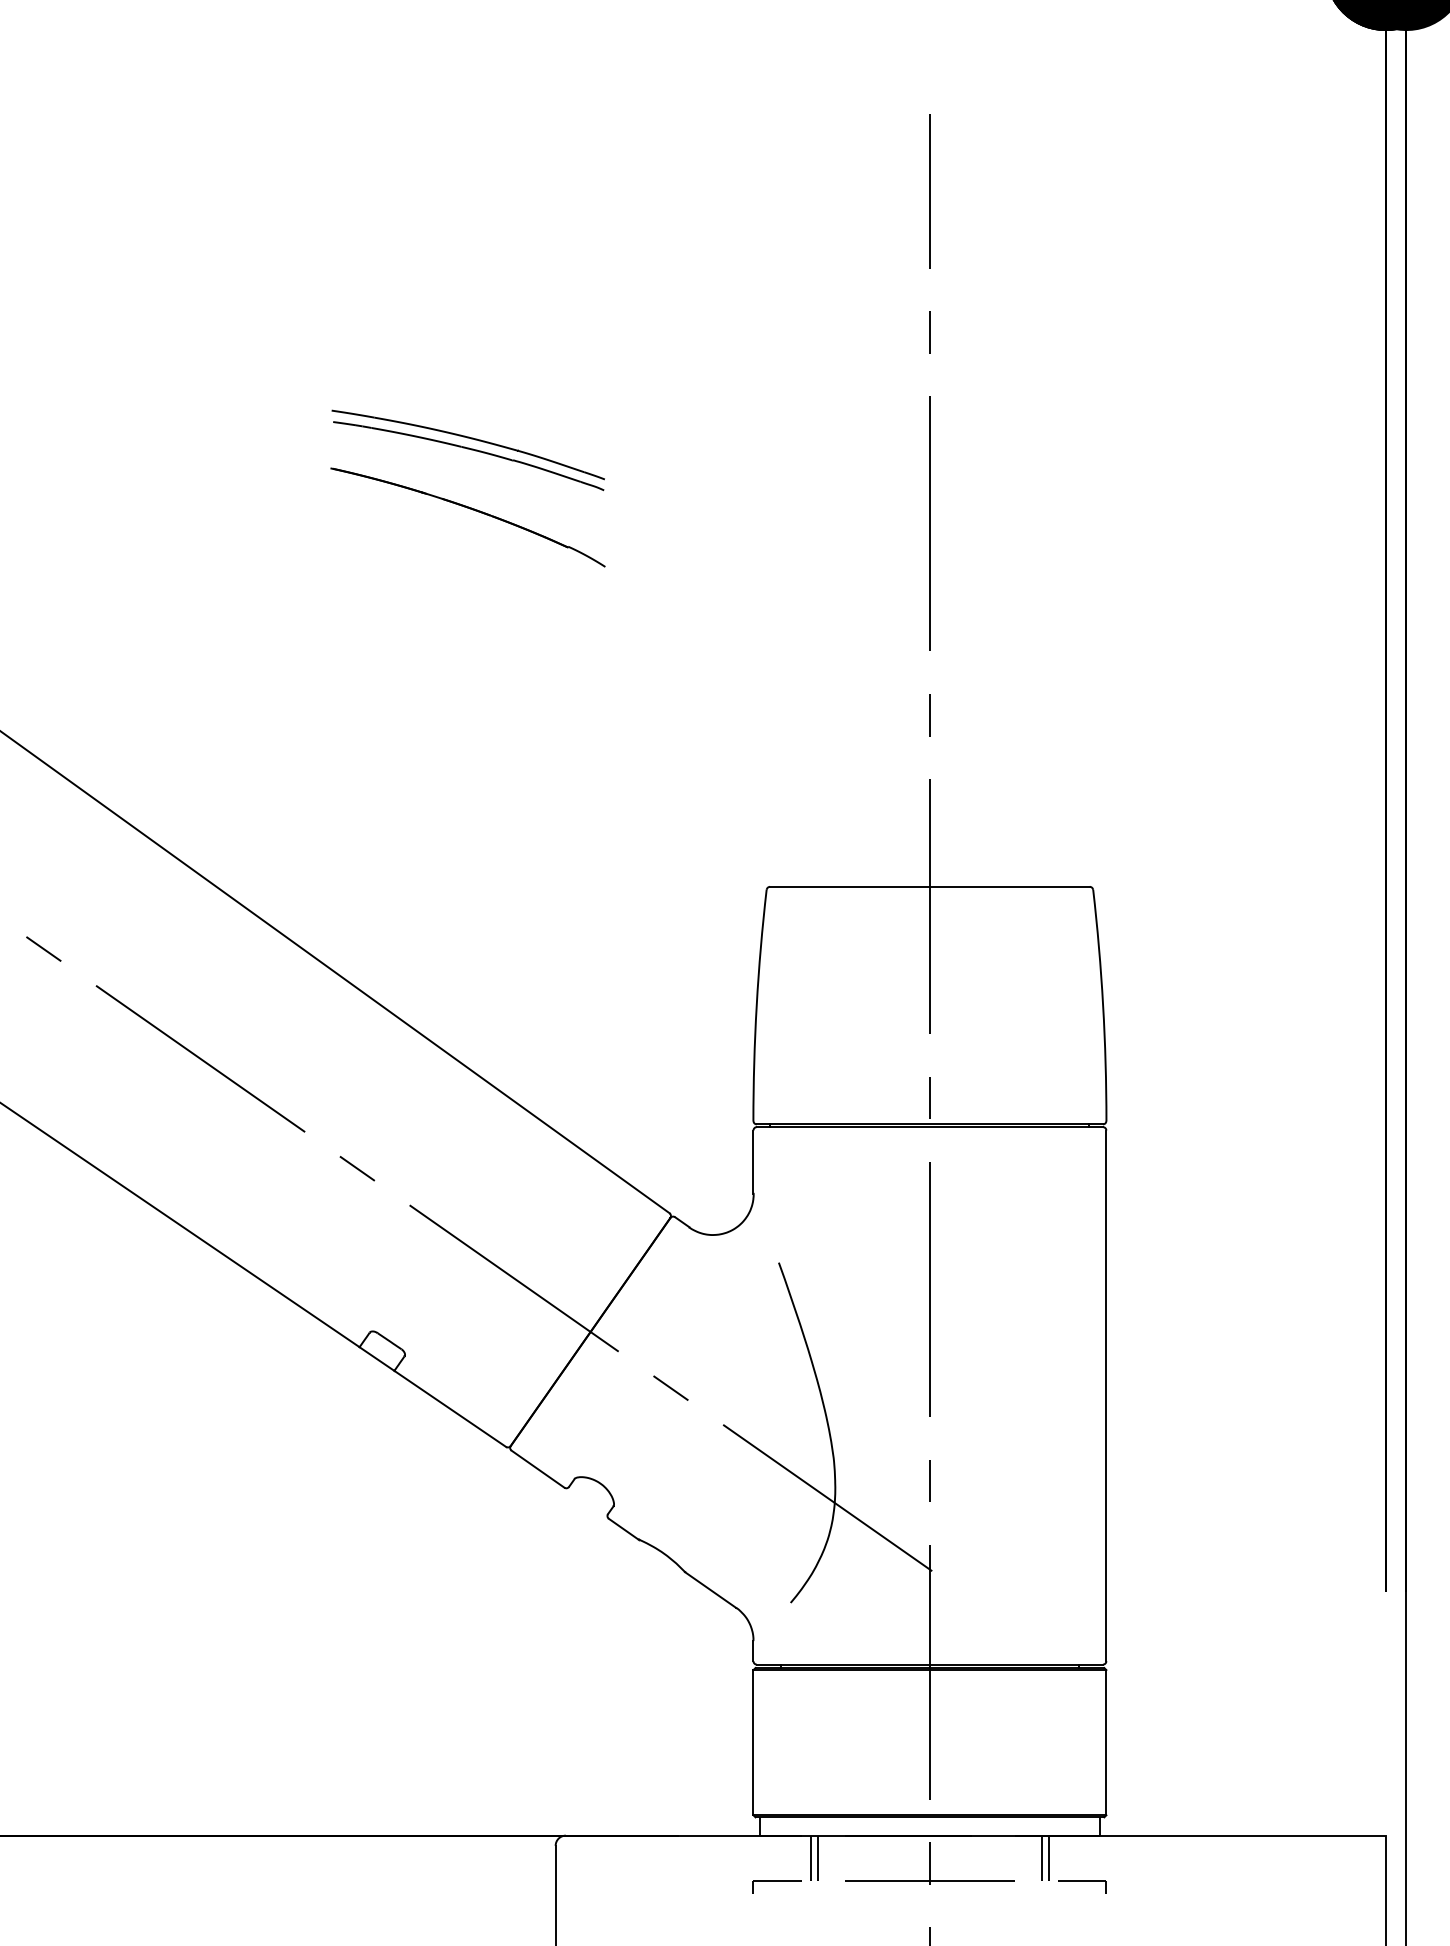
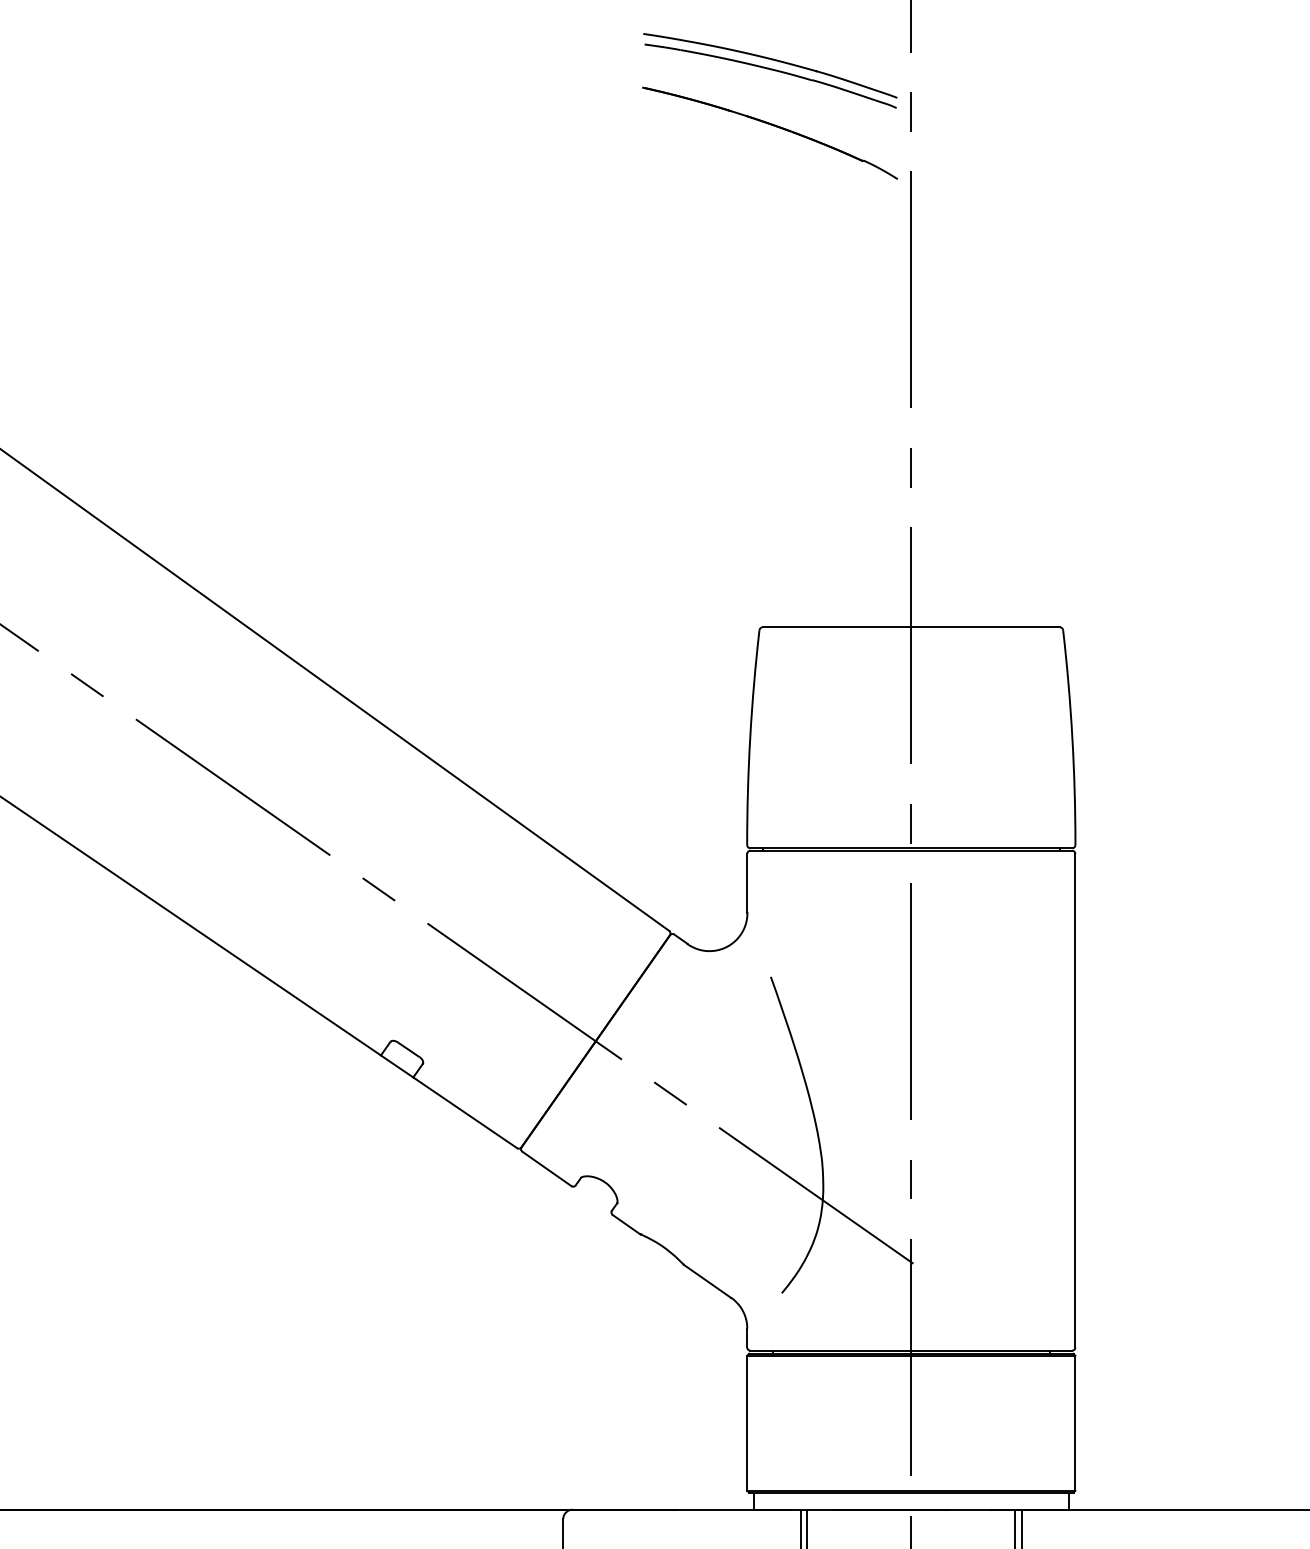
part: (463, 504) -> (765, 121), moved

